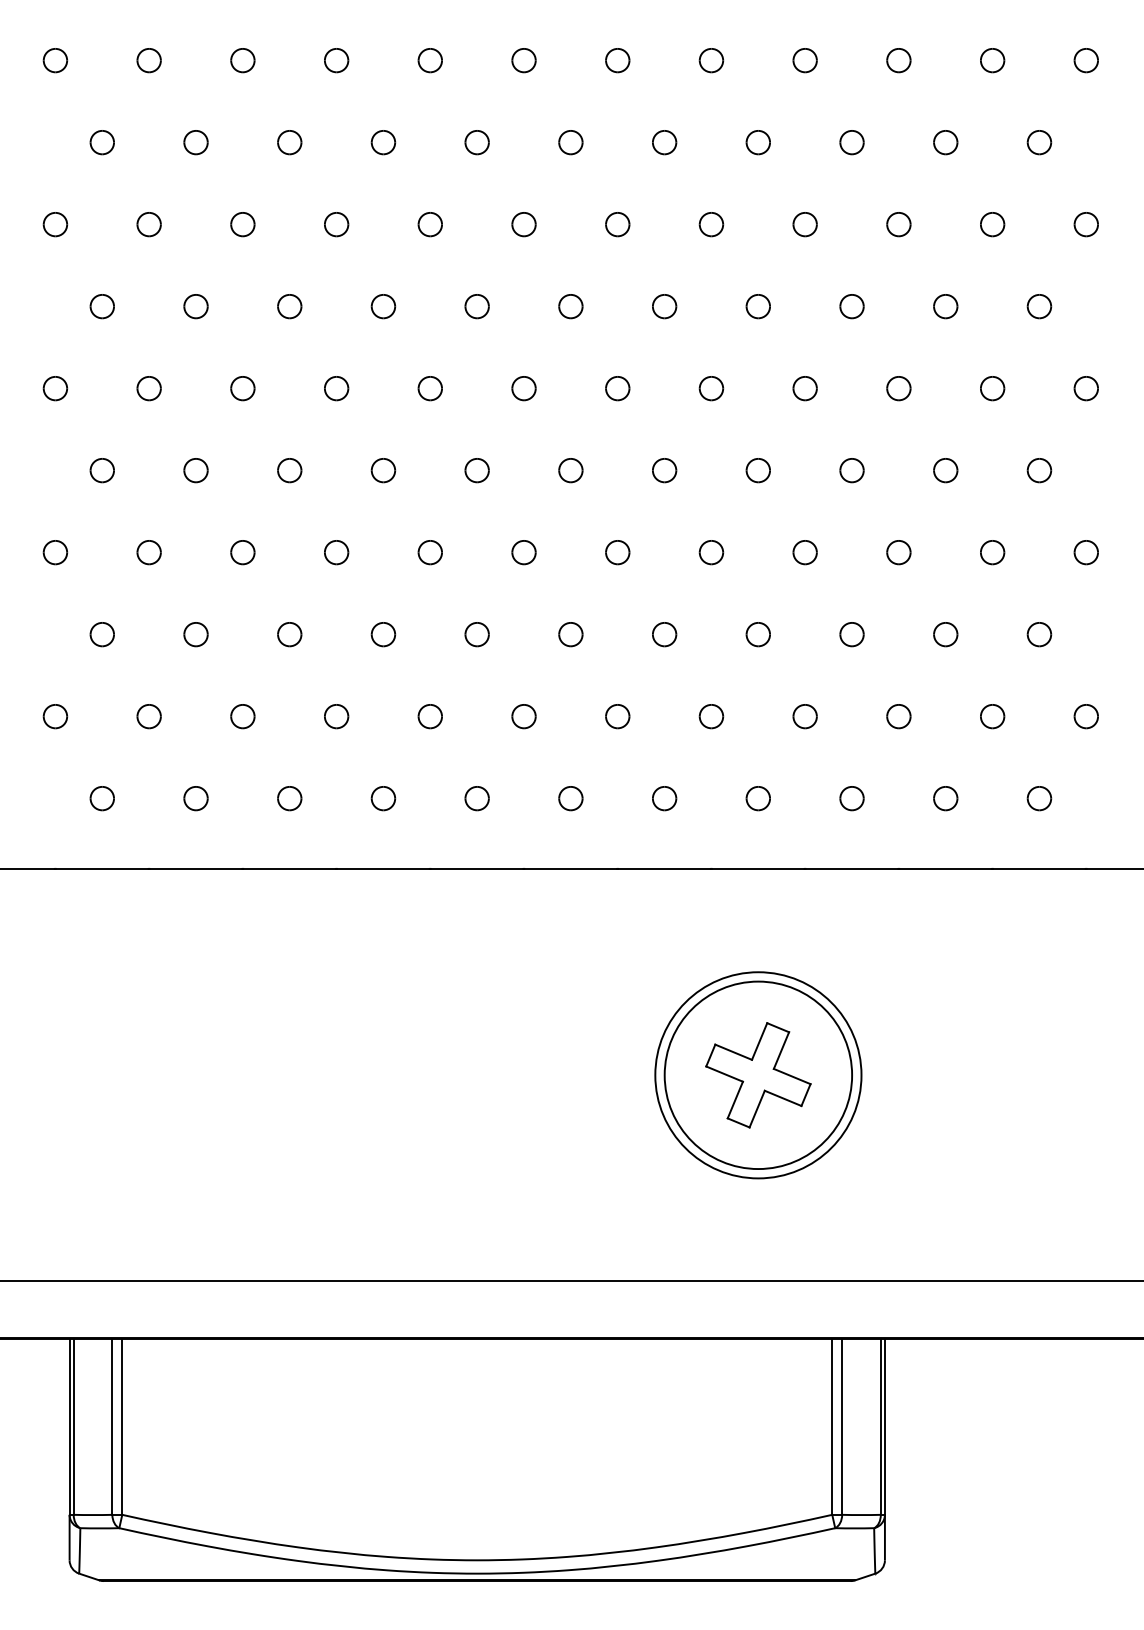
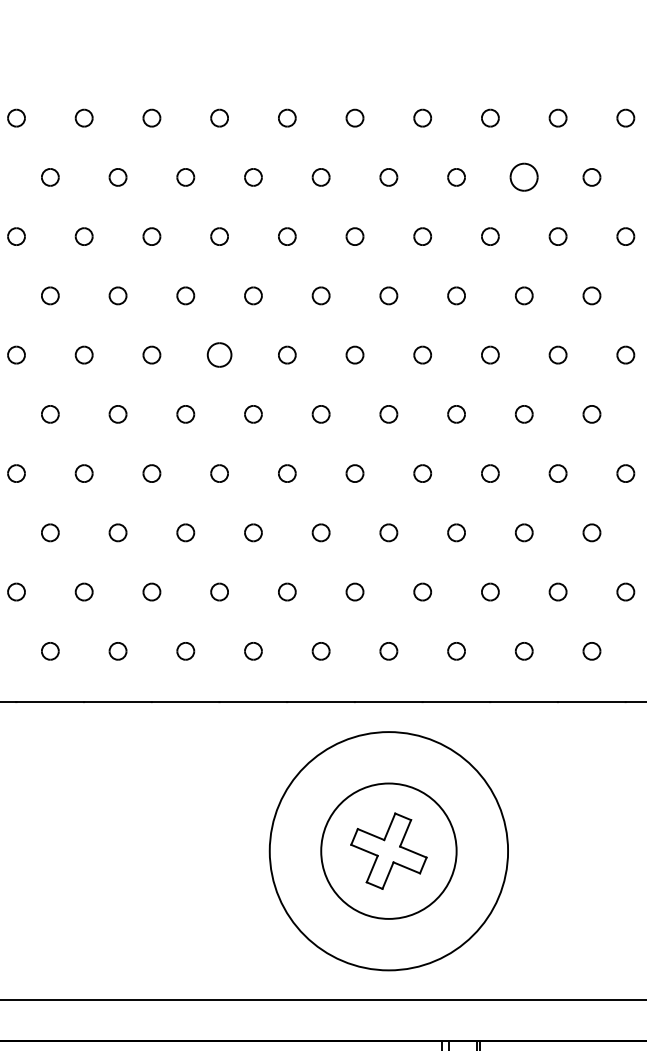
part: (945, 142) -> (524, 177), size x1.6
part: (523, 388) -> (219, 355), size x1.4
circle: (758, 1075) -> (388, 851), size x1.6

